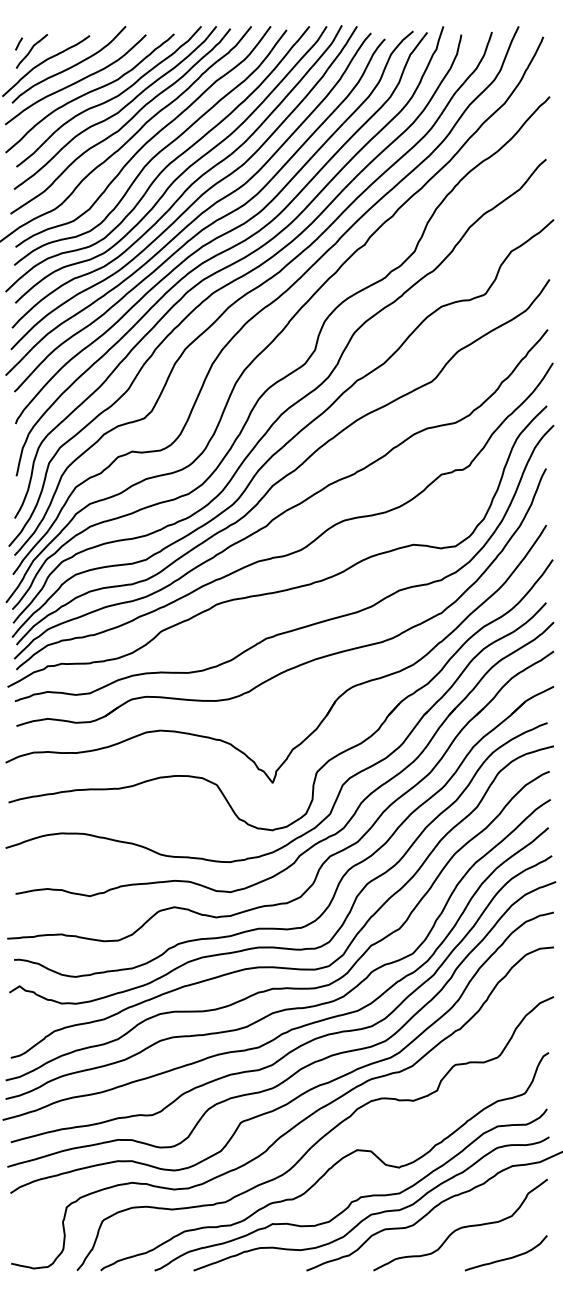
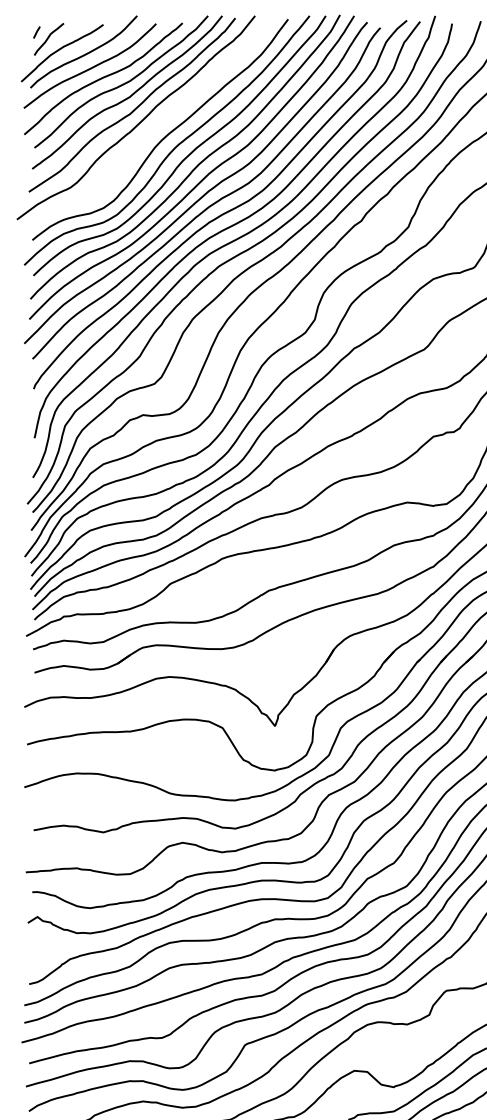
curve: (147, 140) -> (157, 123), removed

